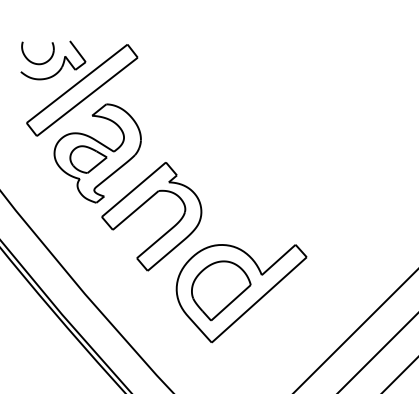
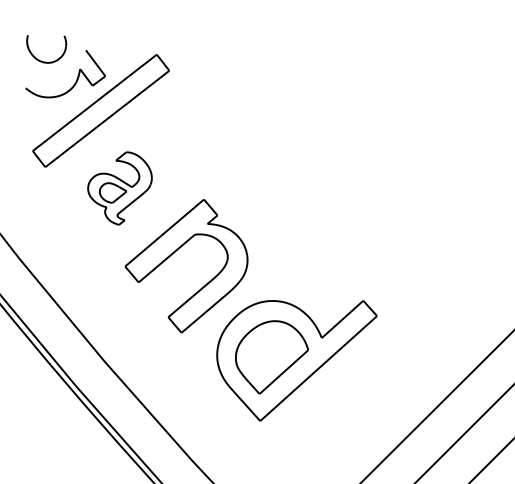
part: (35, 62) -> (43, 60), moved
part: (97, 153) -> (119, 188), size x0.6

